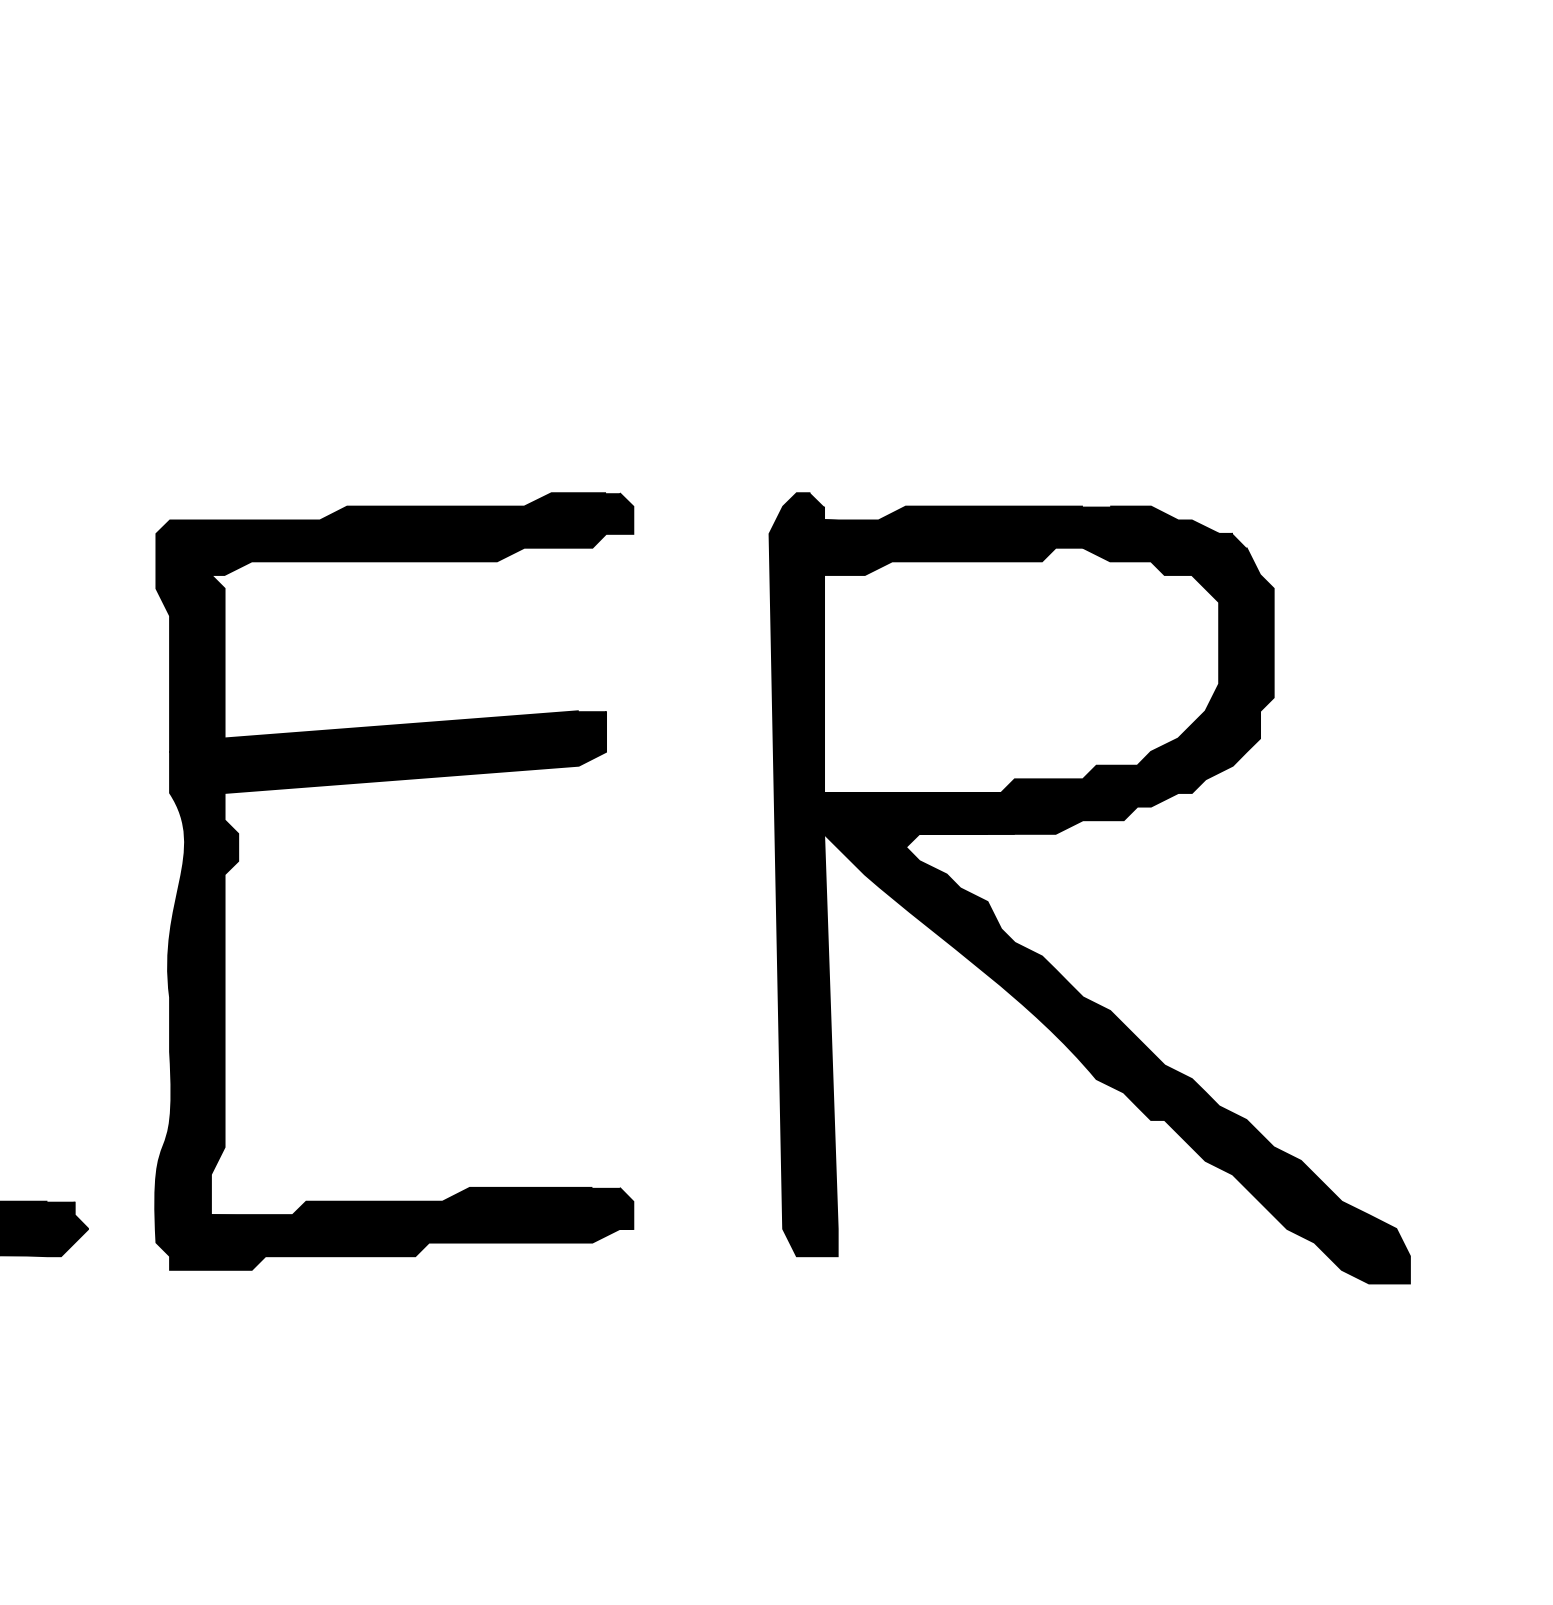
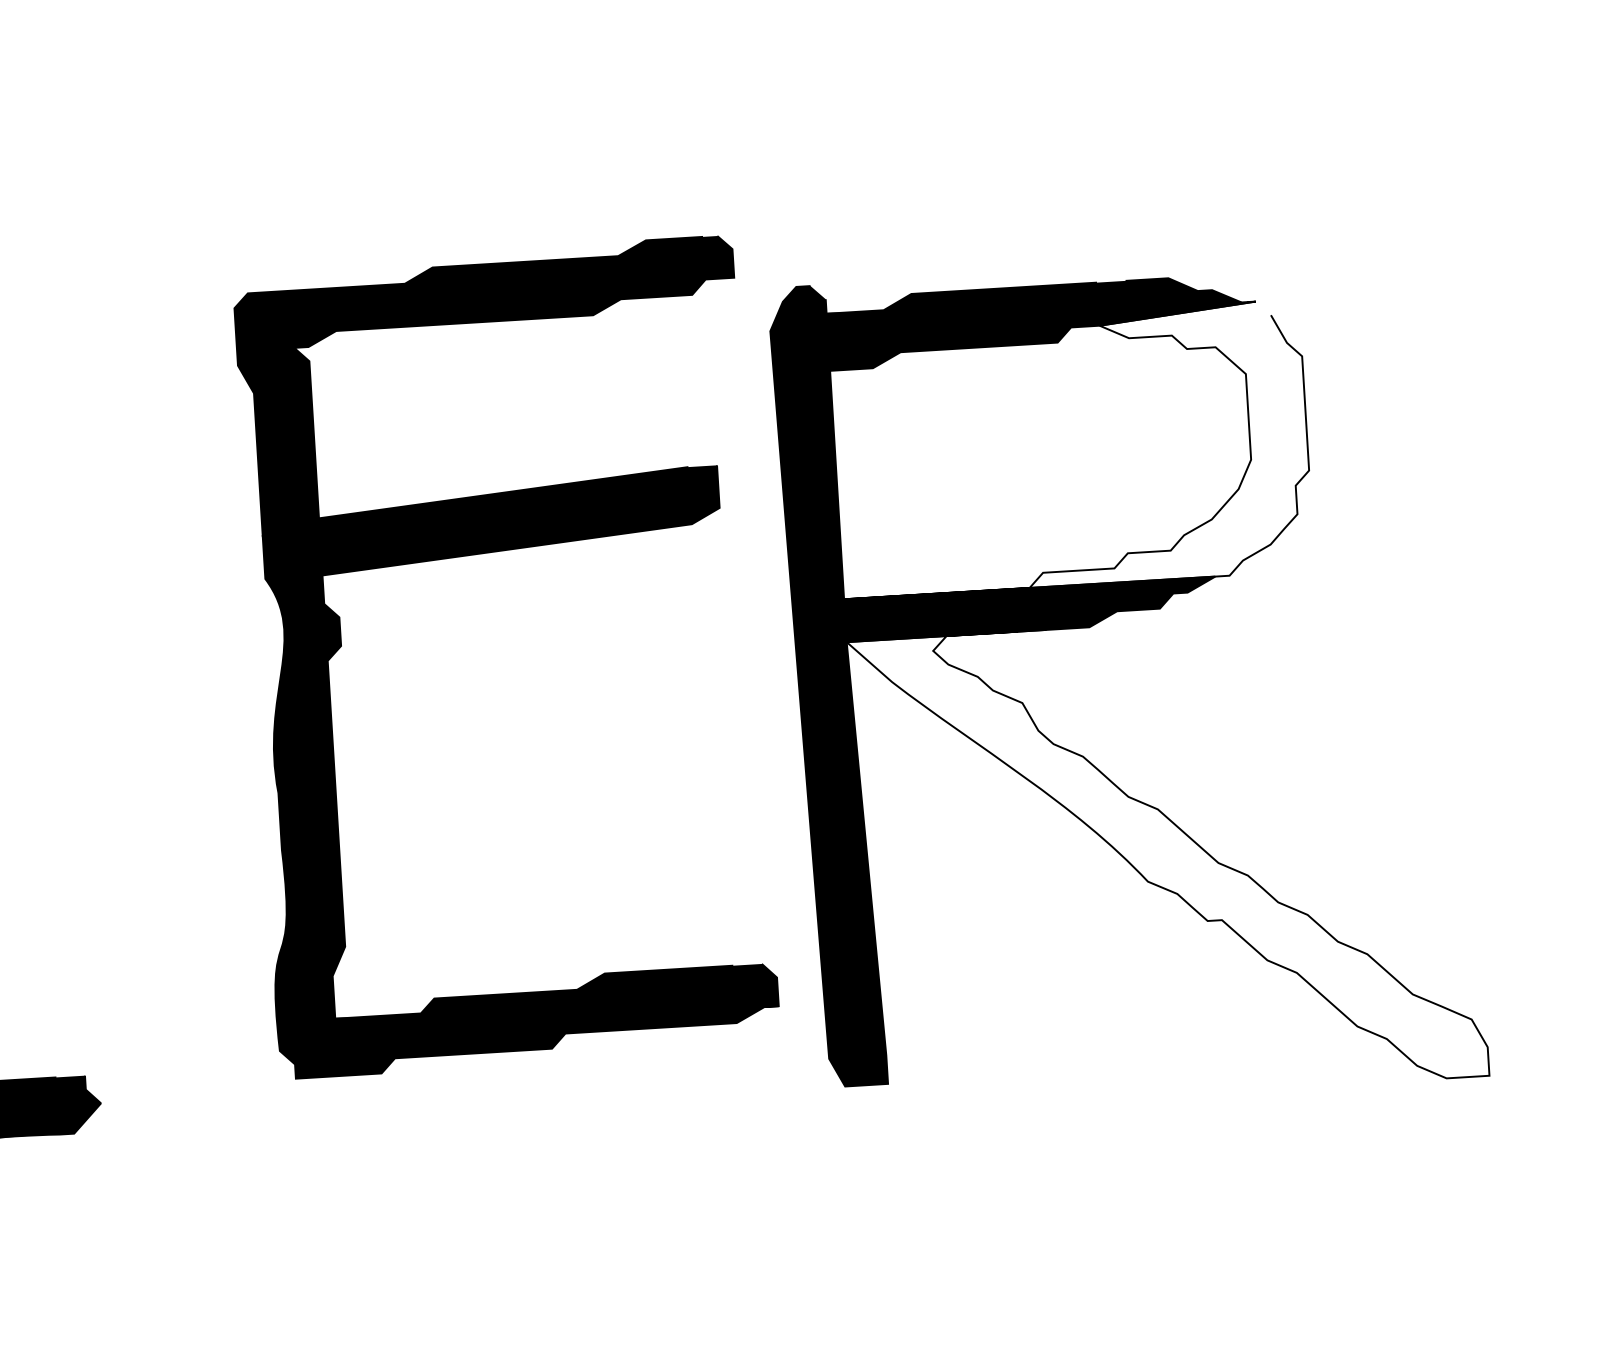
fill: (1048, 662) -> (1070, 448), removed
part: (390, 781) -> (495, 552), moved
fill: (1116, 1058) -> (1167, 858), removed

